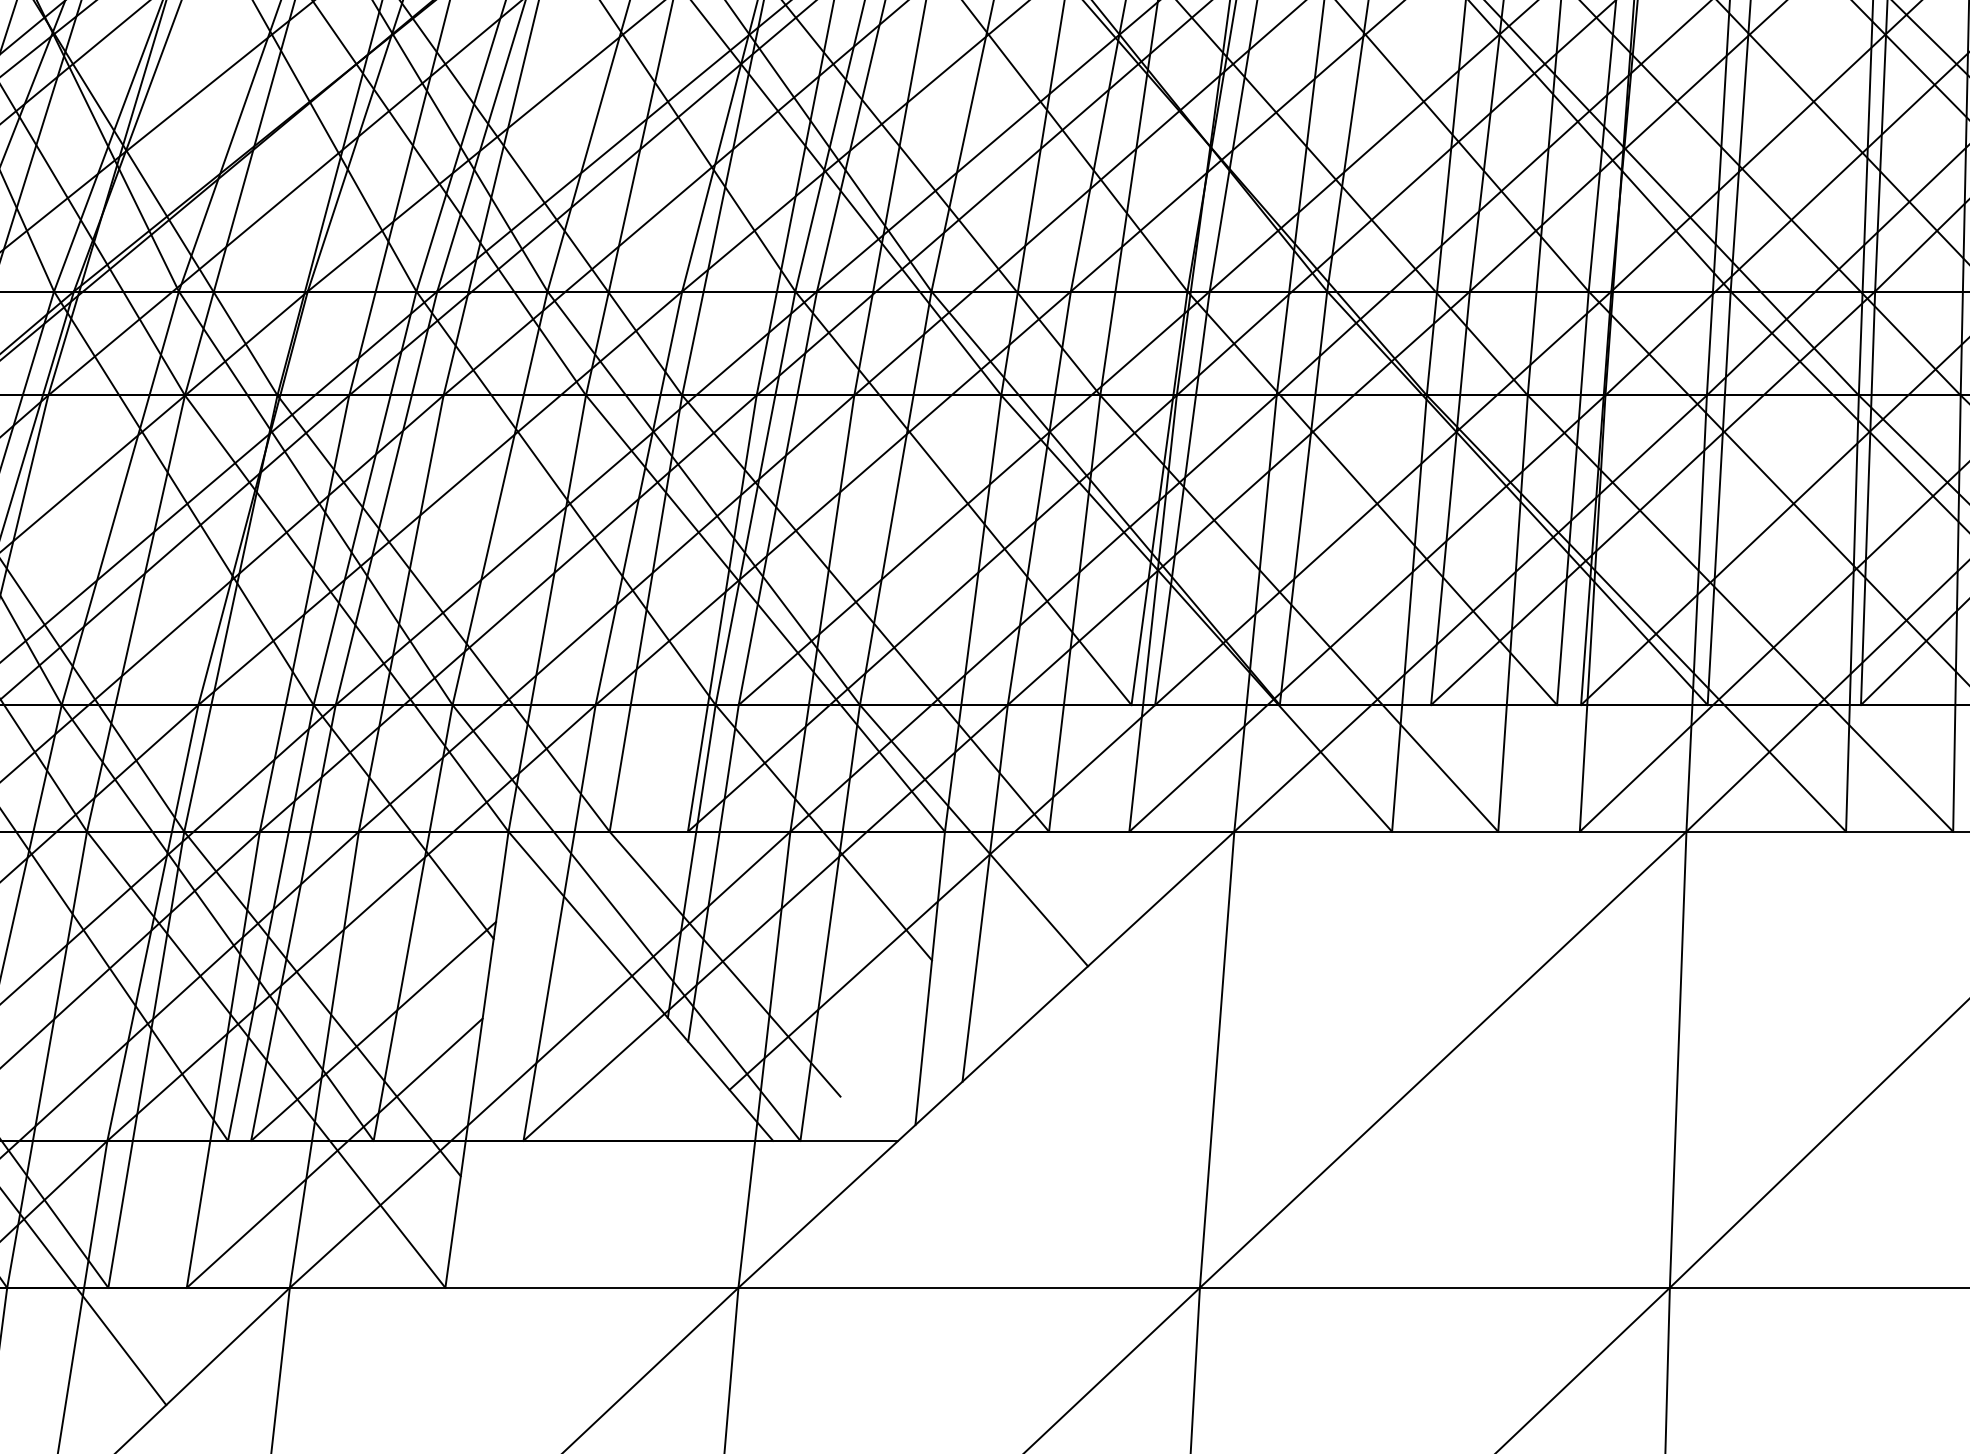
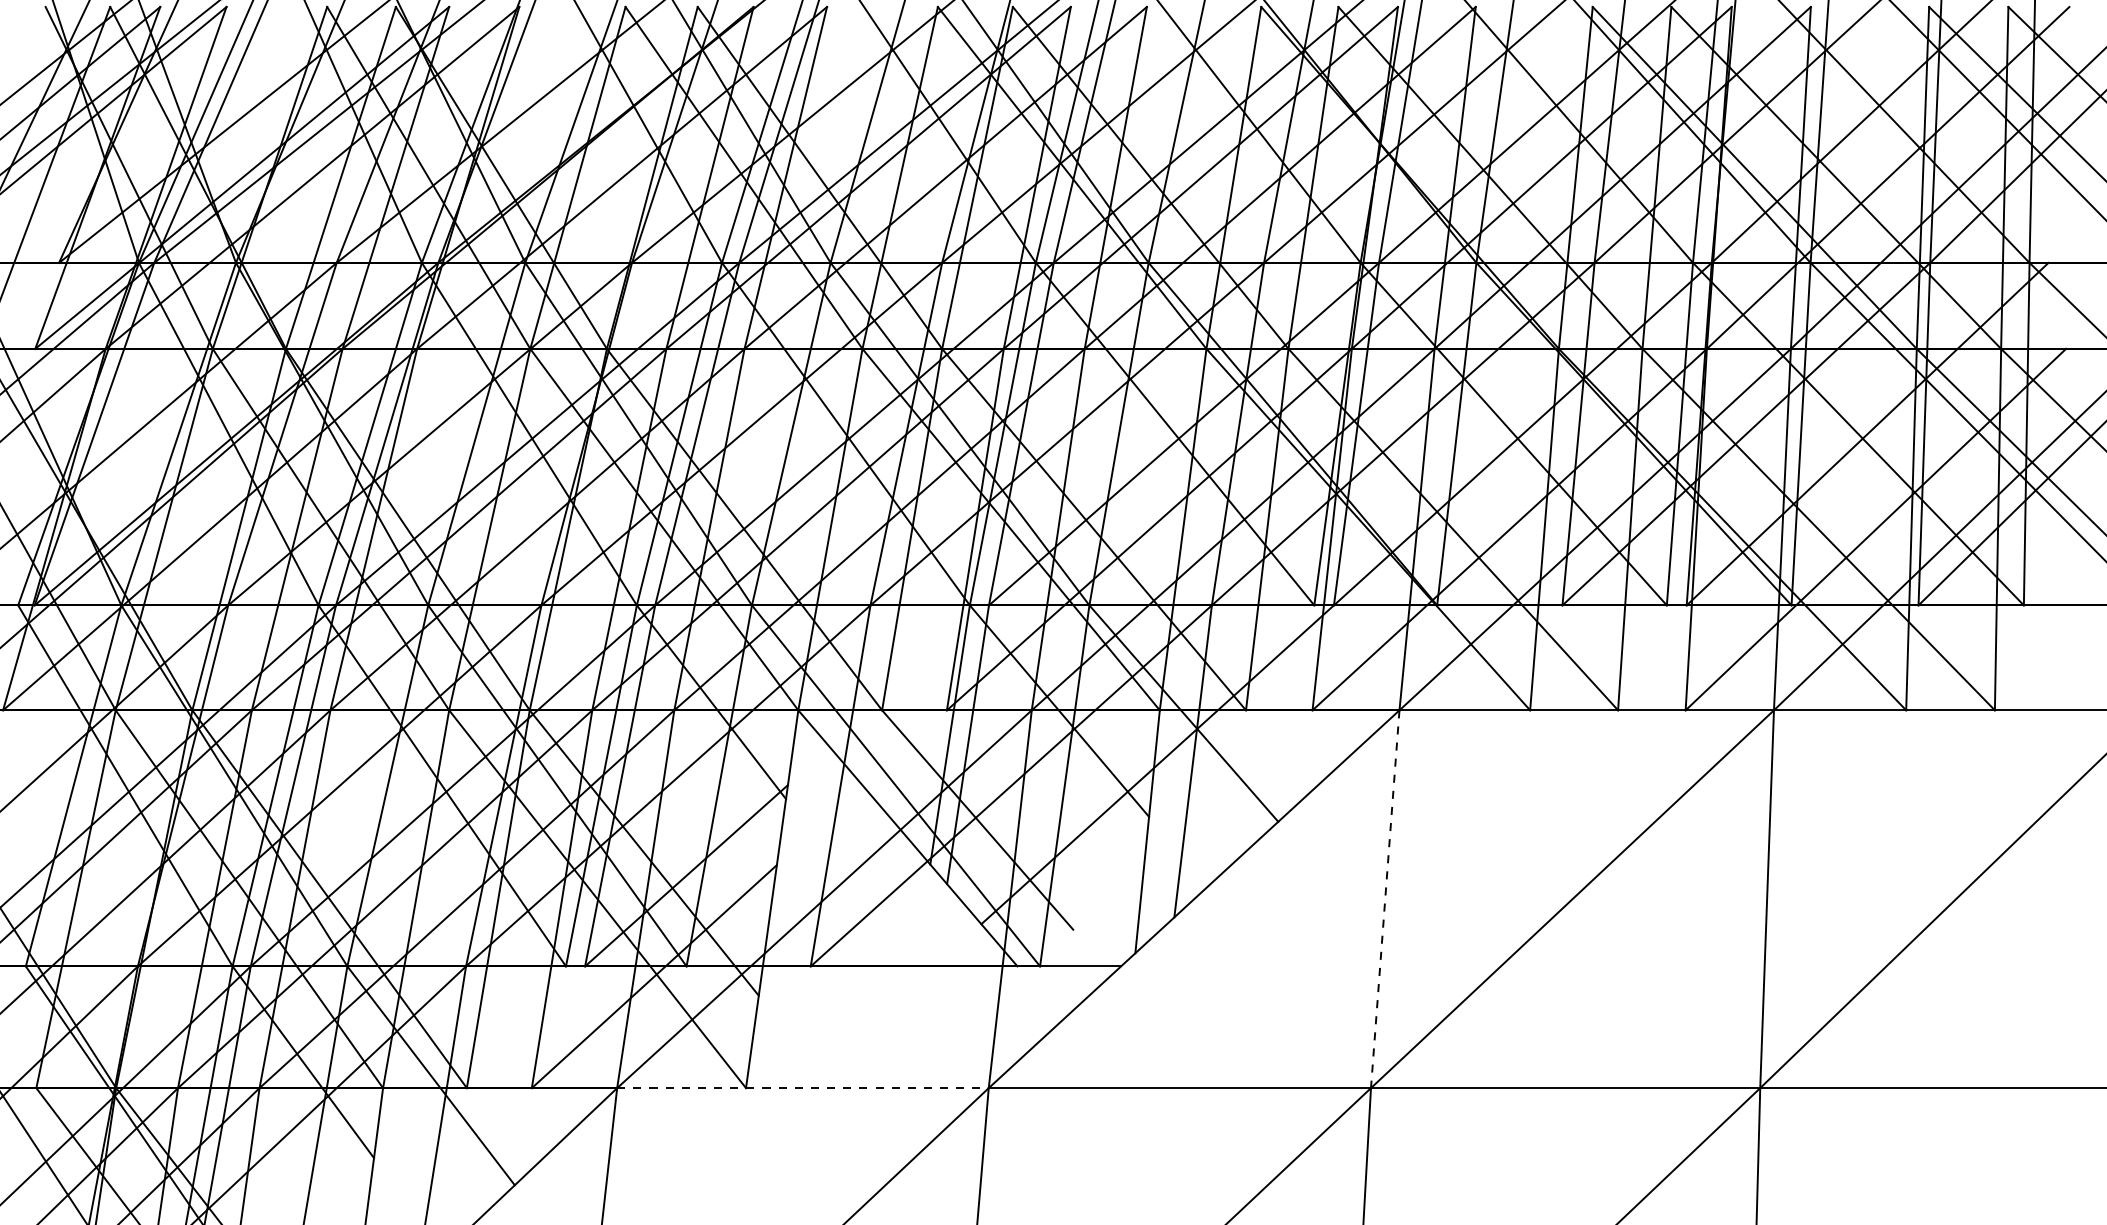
line: (1217, 1060) -> (1385, 899), solid -> dashed
line: (513, 1288) -> (802, 1088), solid -> dashed

